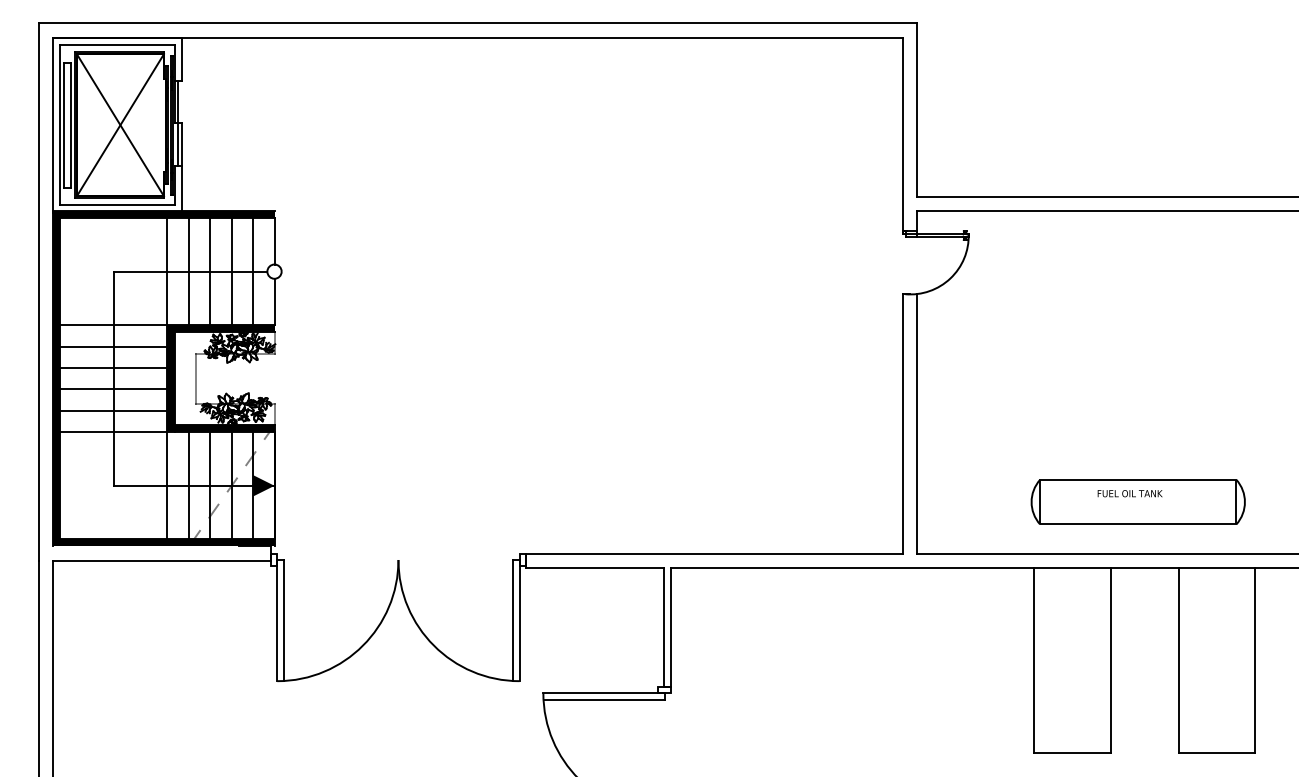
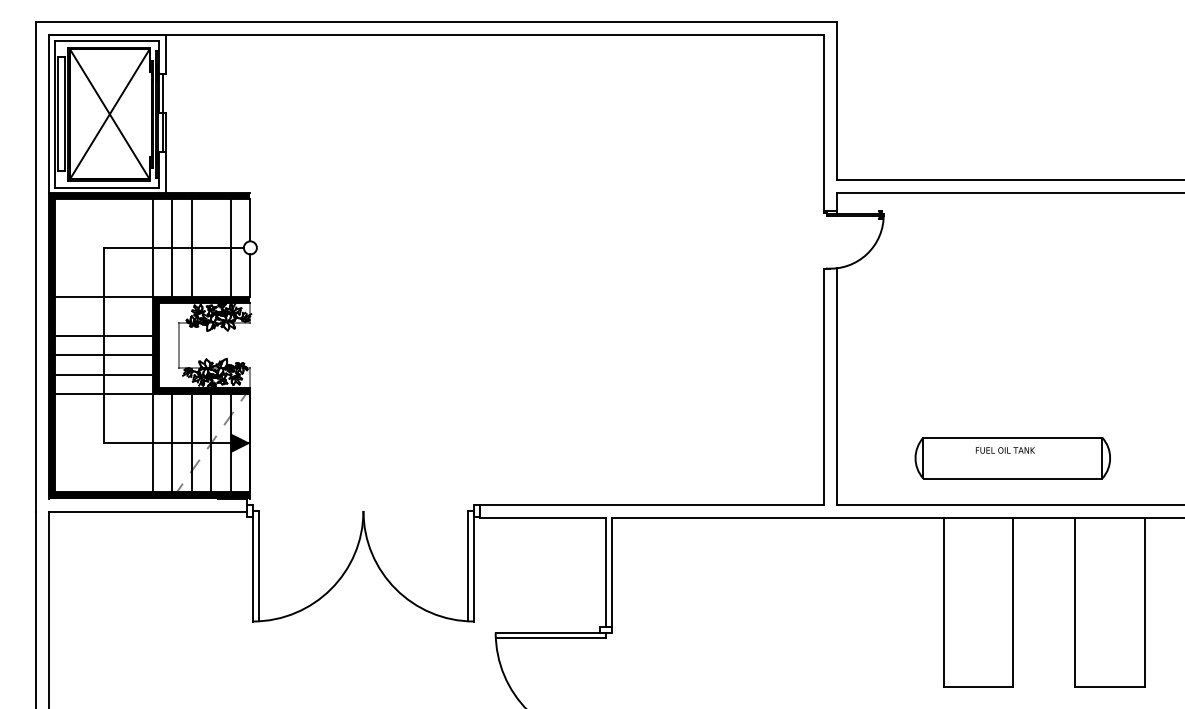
line: (231, 271) -> (211, 247), removed
line: (113, 346) -> (103, 316), removed
part: (1137, 501) -> (1012, 457), moved

